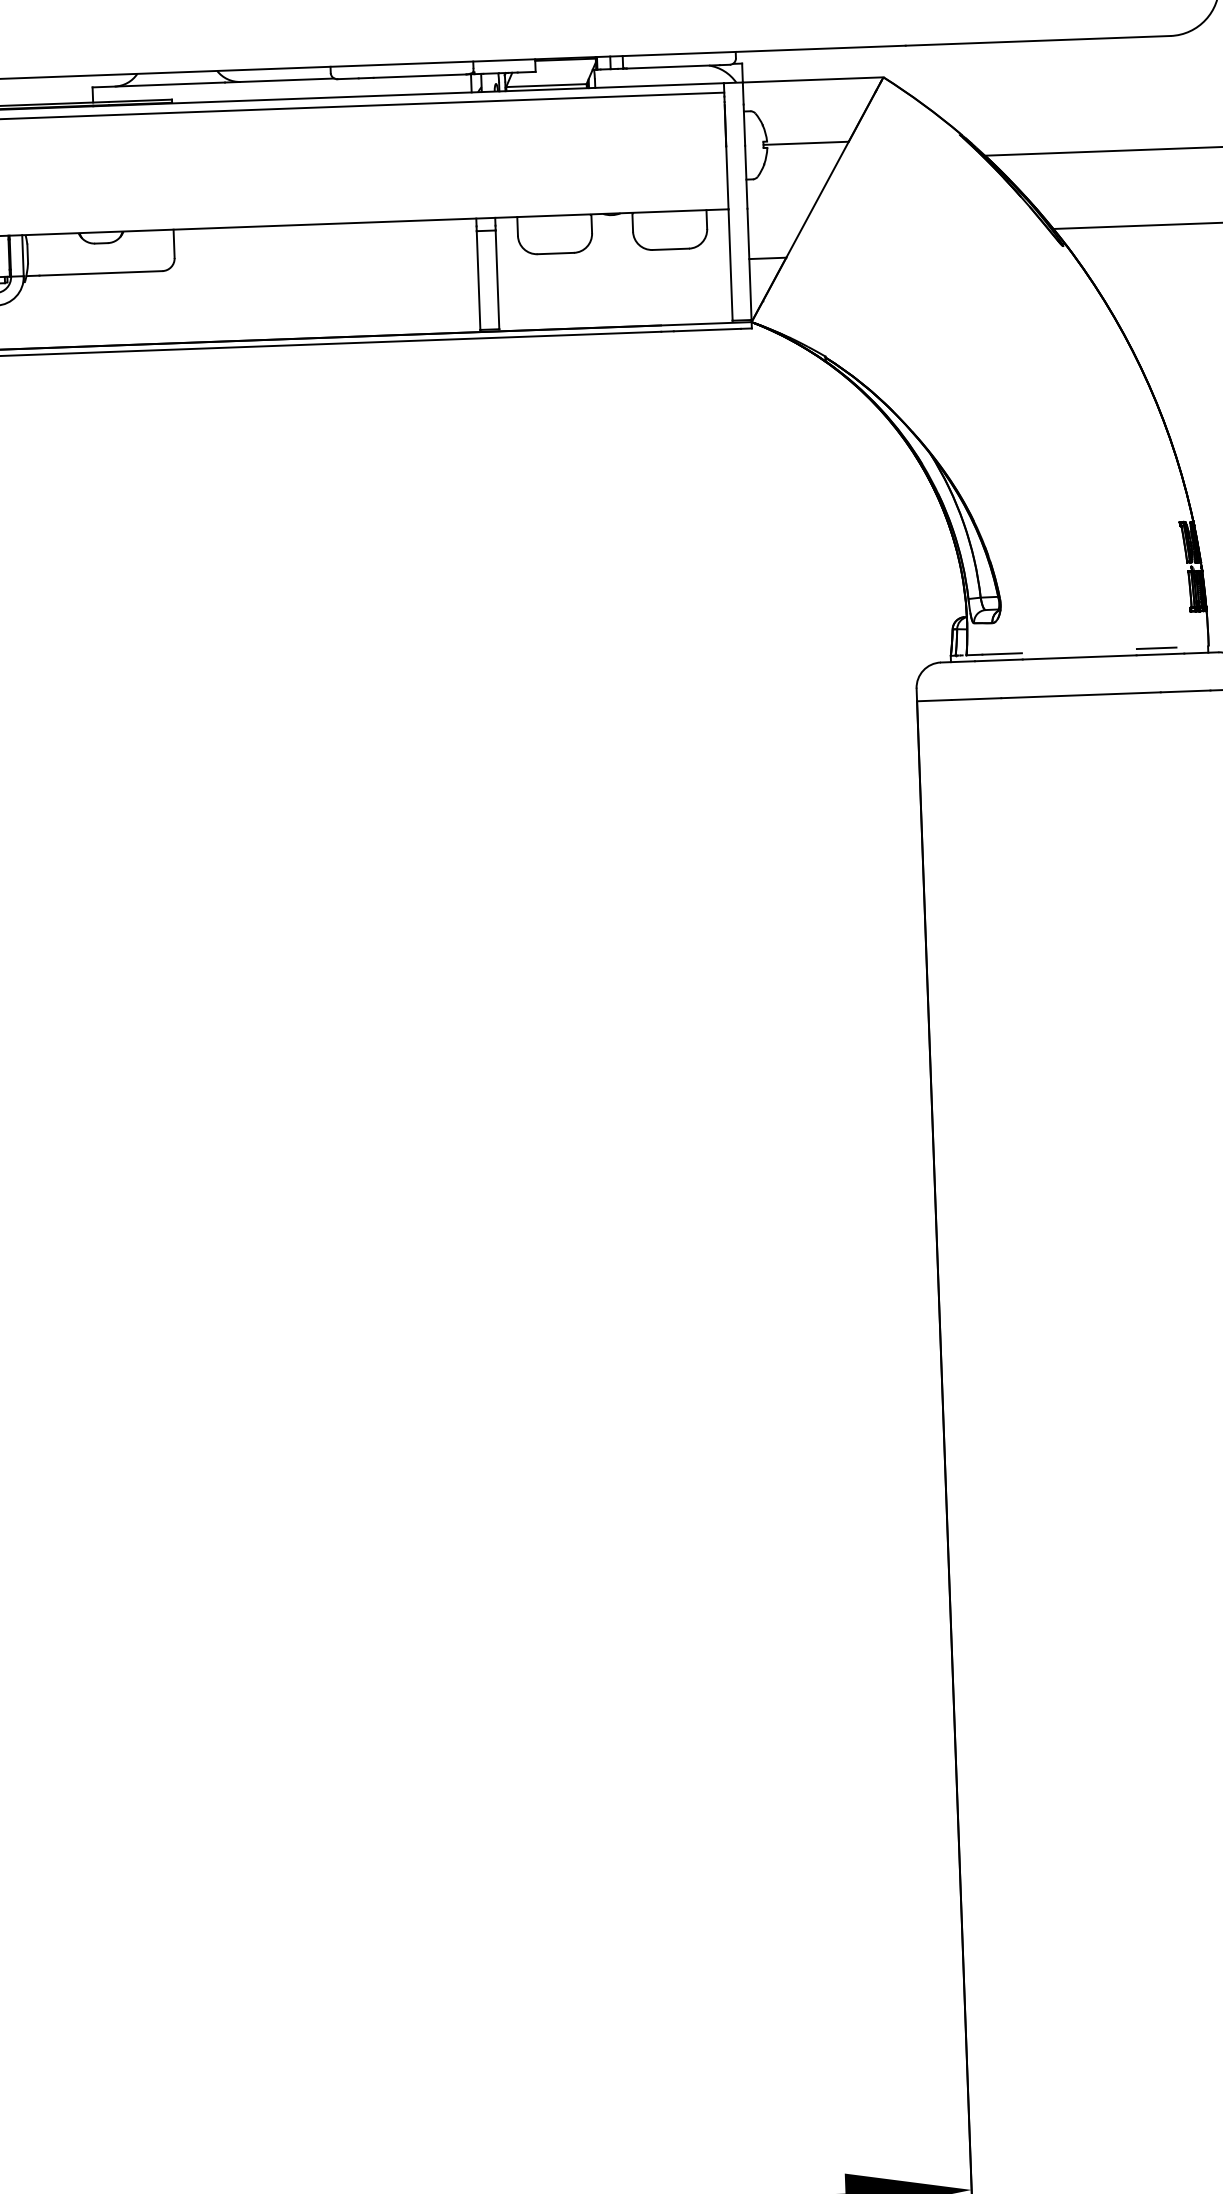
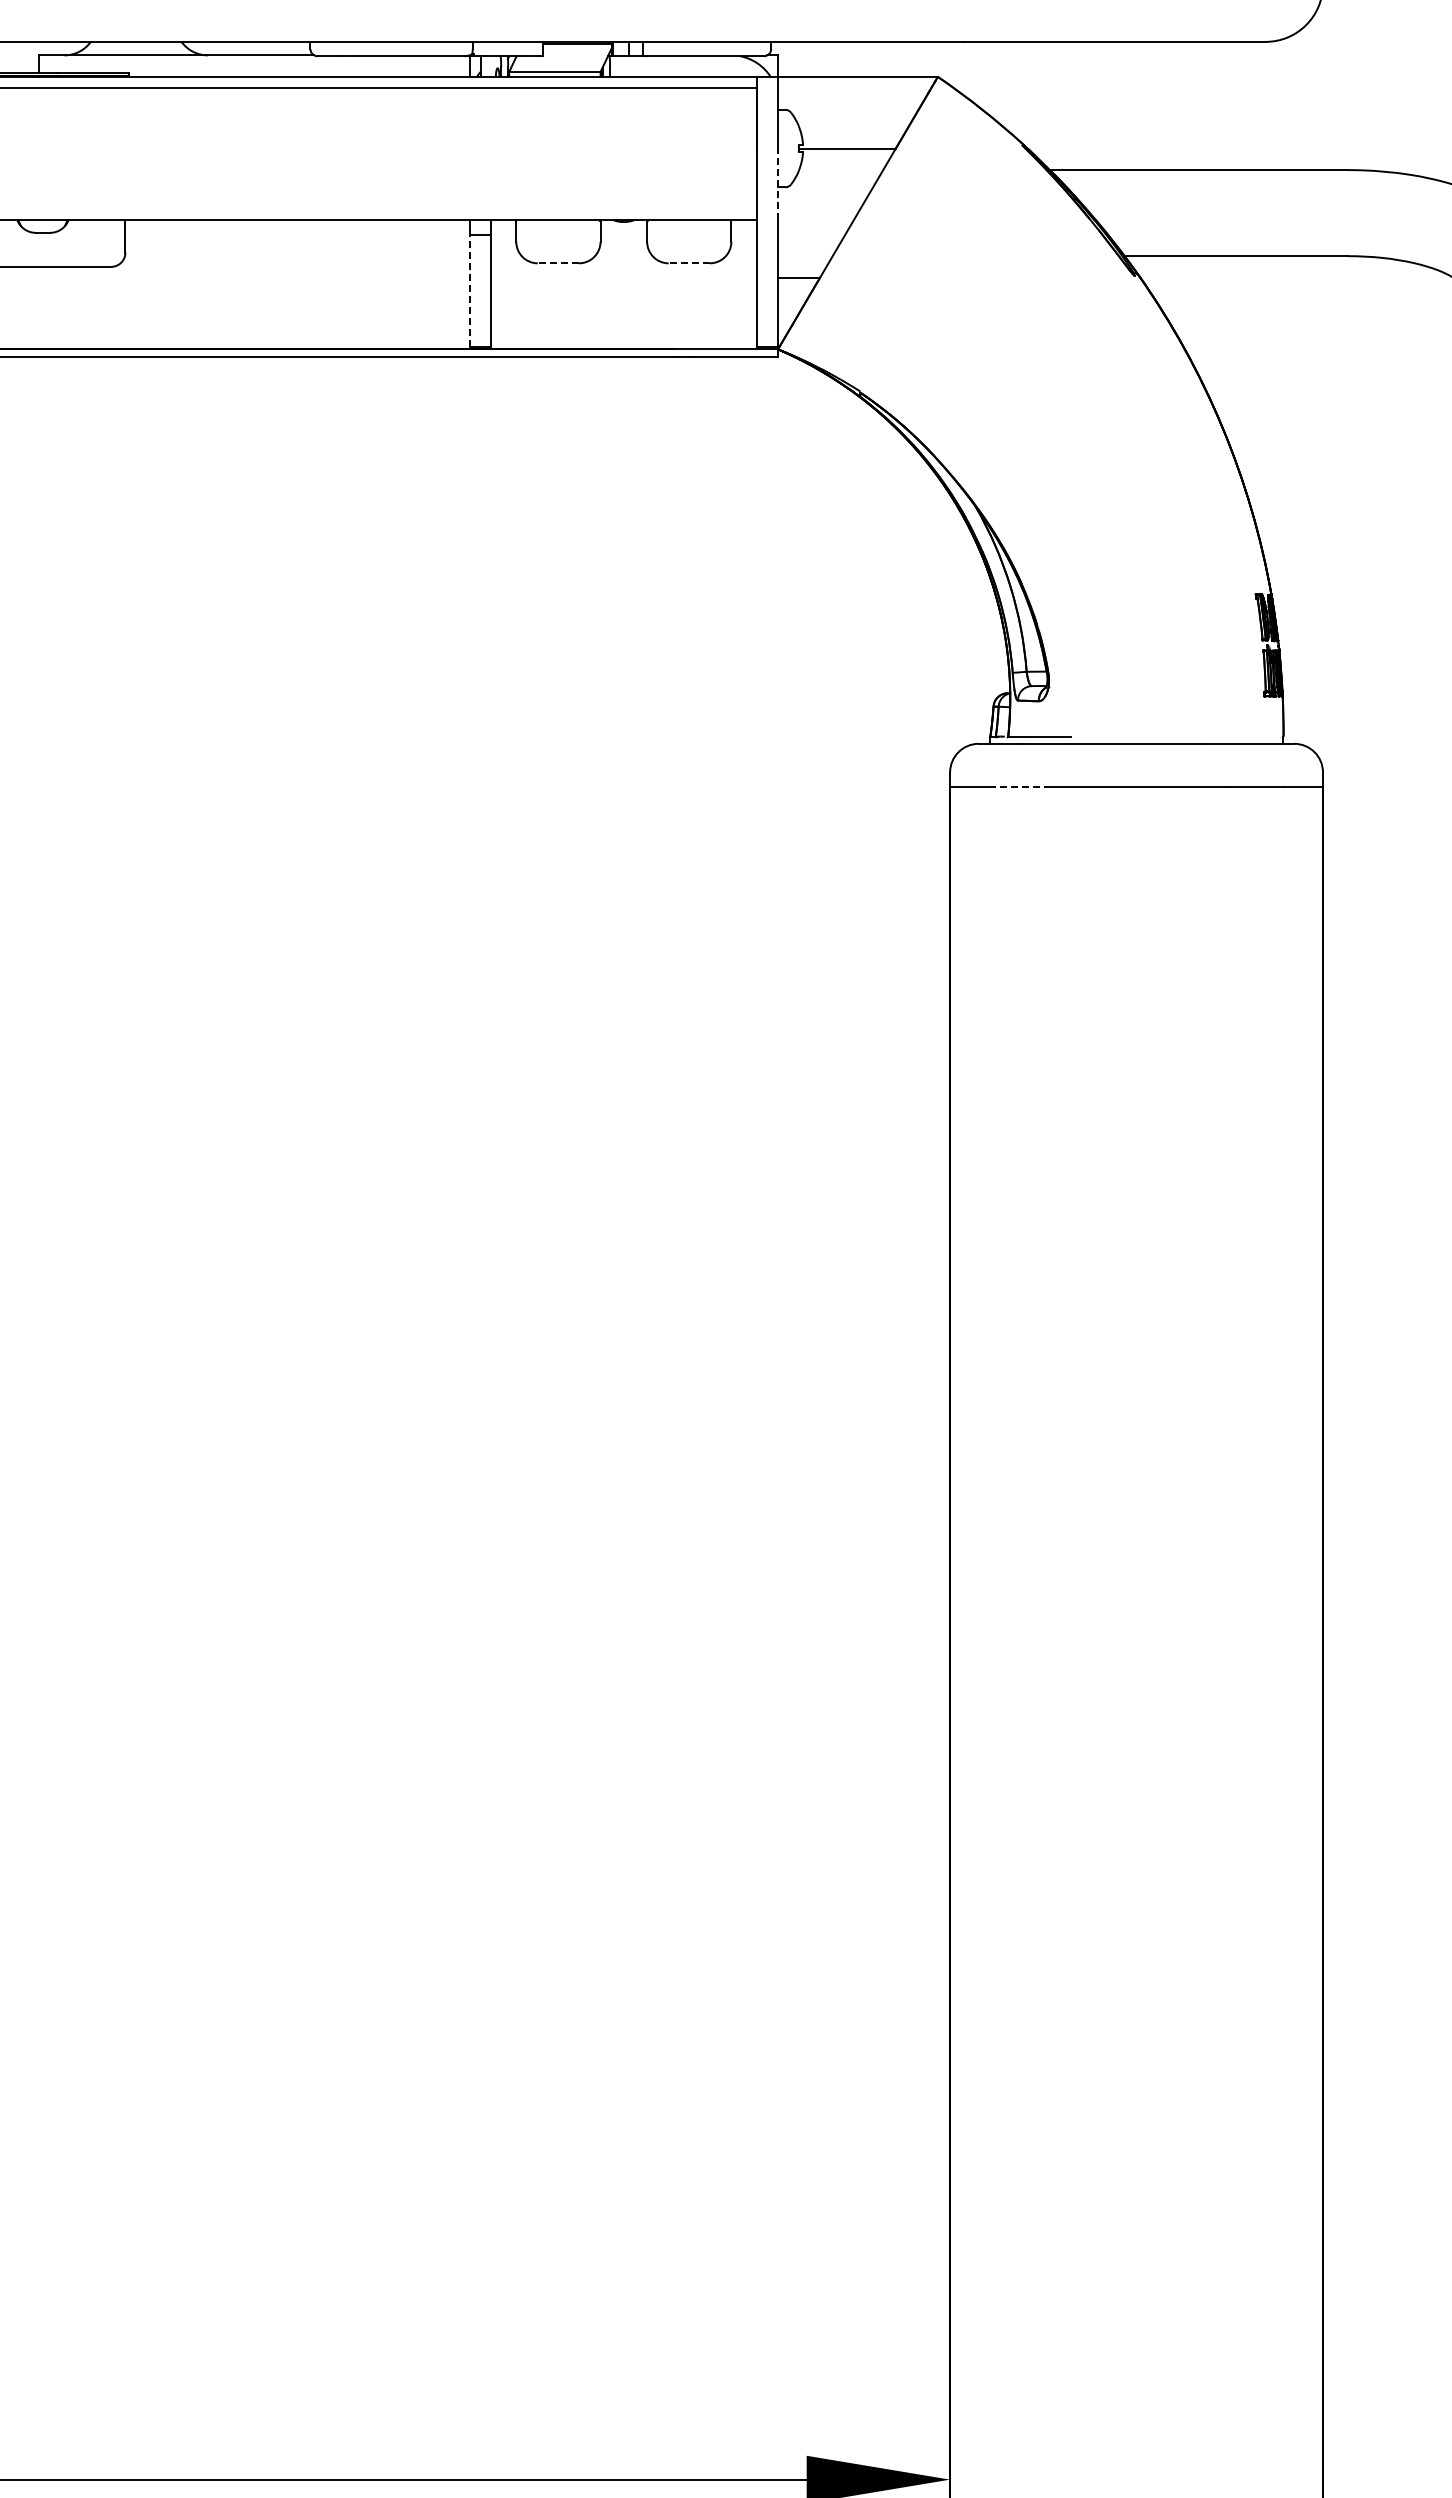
line: (746, 177) -> (778, 184), solid -> dashed
line: (671, 249) -> (689, 263), solid -> dashed
line: (555, 253) -> (558, 263), solid -> dashed
line: (478, 280) -> (469, 290), solid -> dashed
line: (1155, 648) -> (1223, 736), removed
line: (977, 698) -> (1018, 786), solid -> dashed

